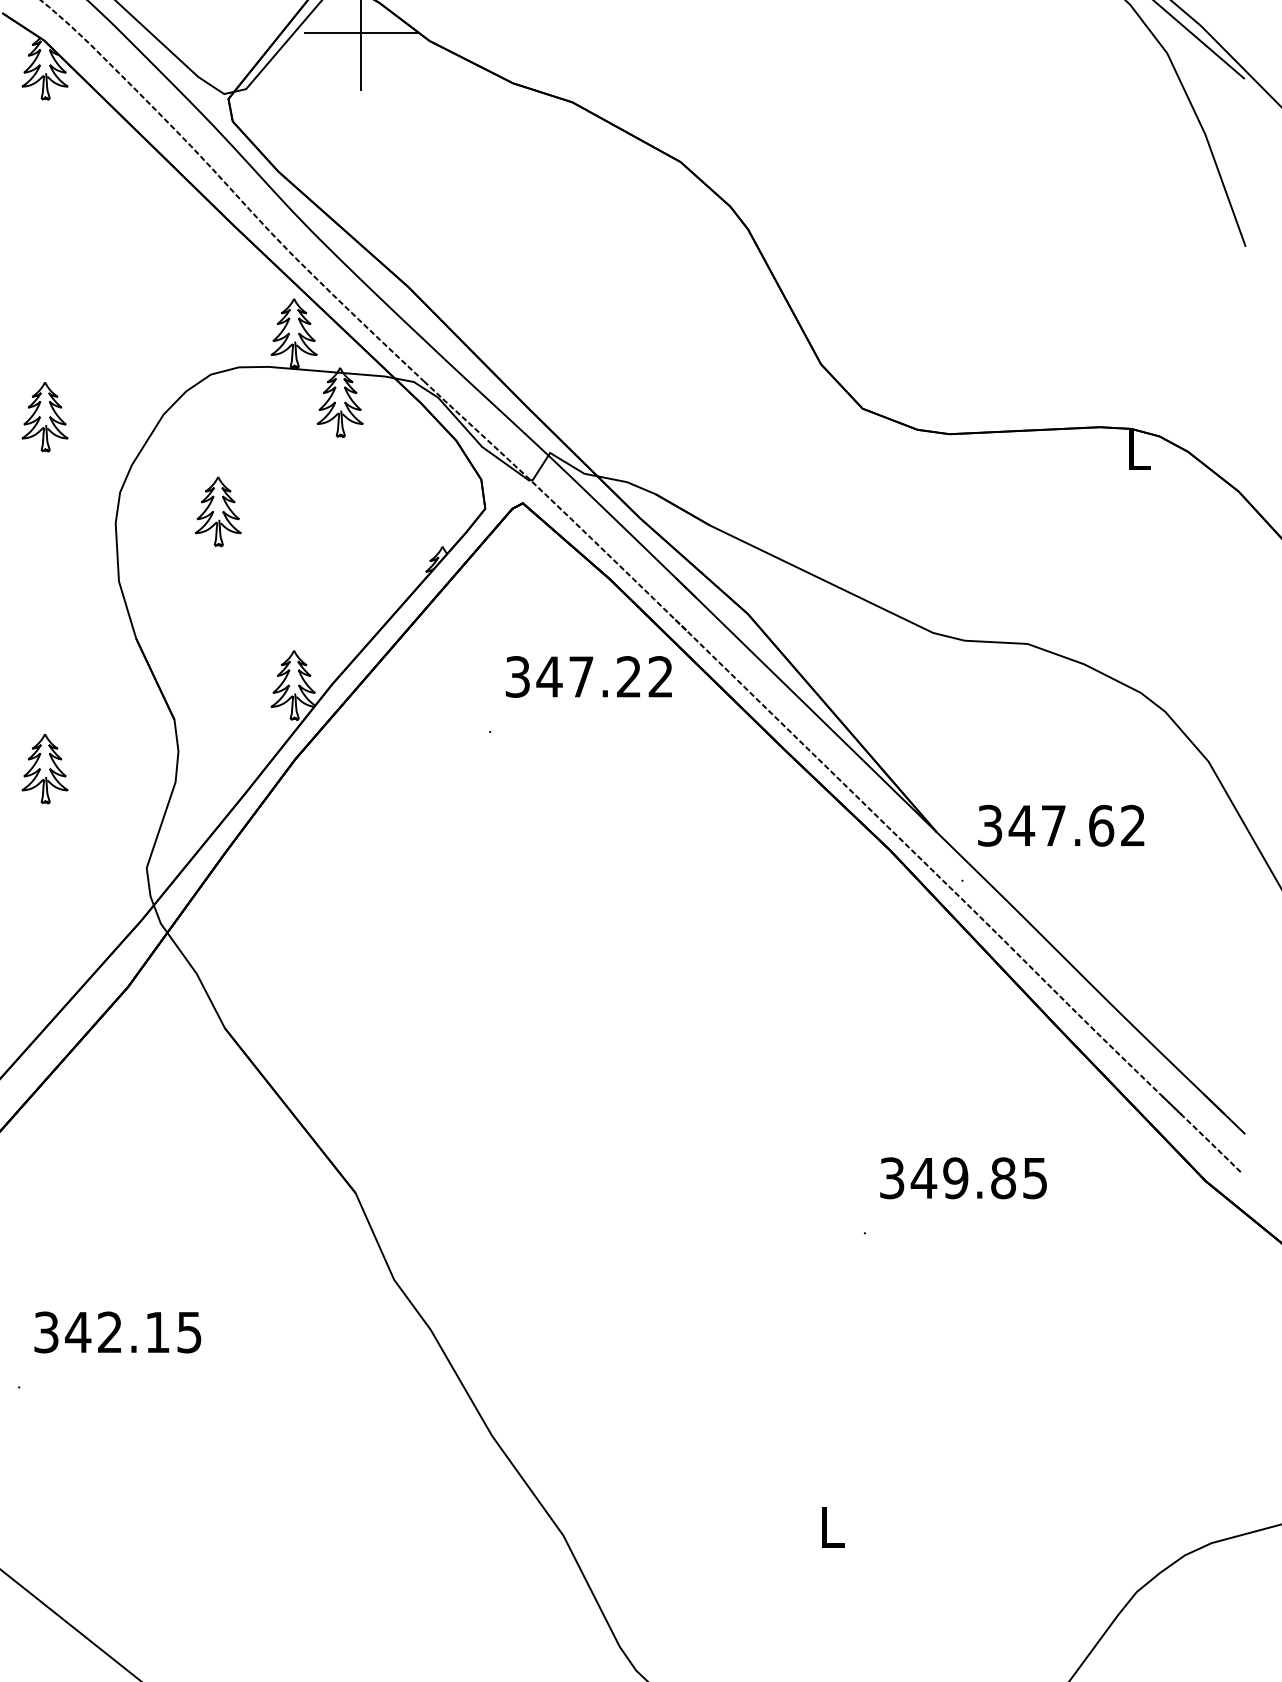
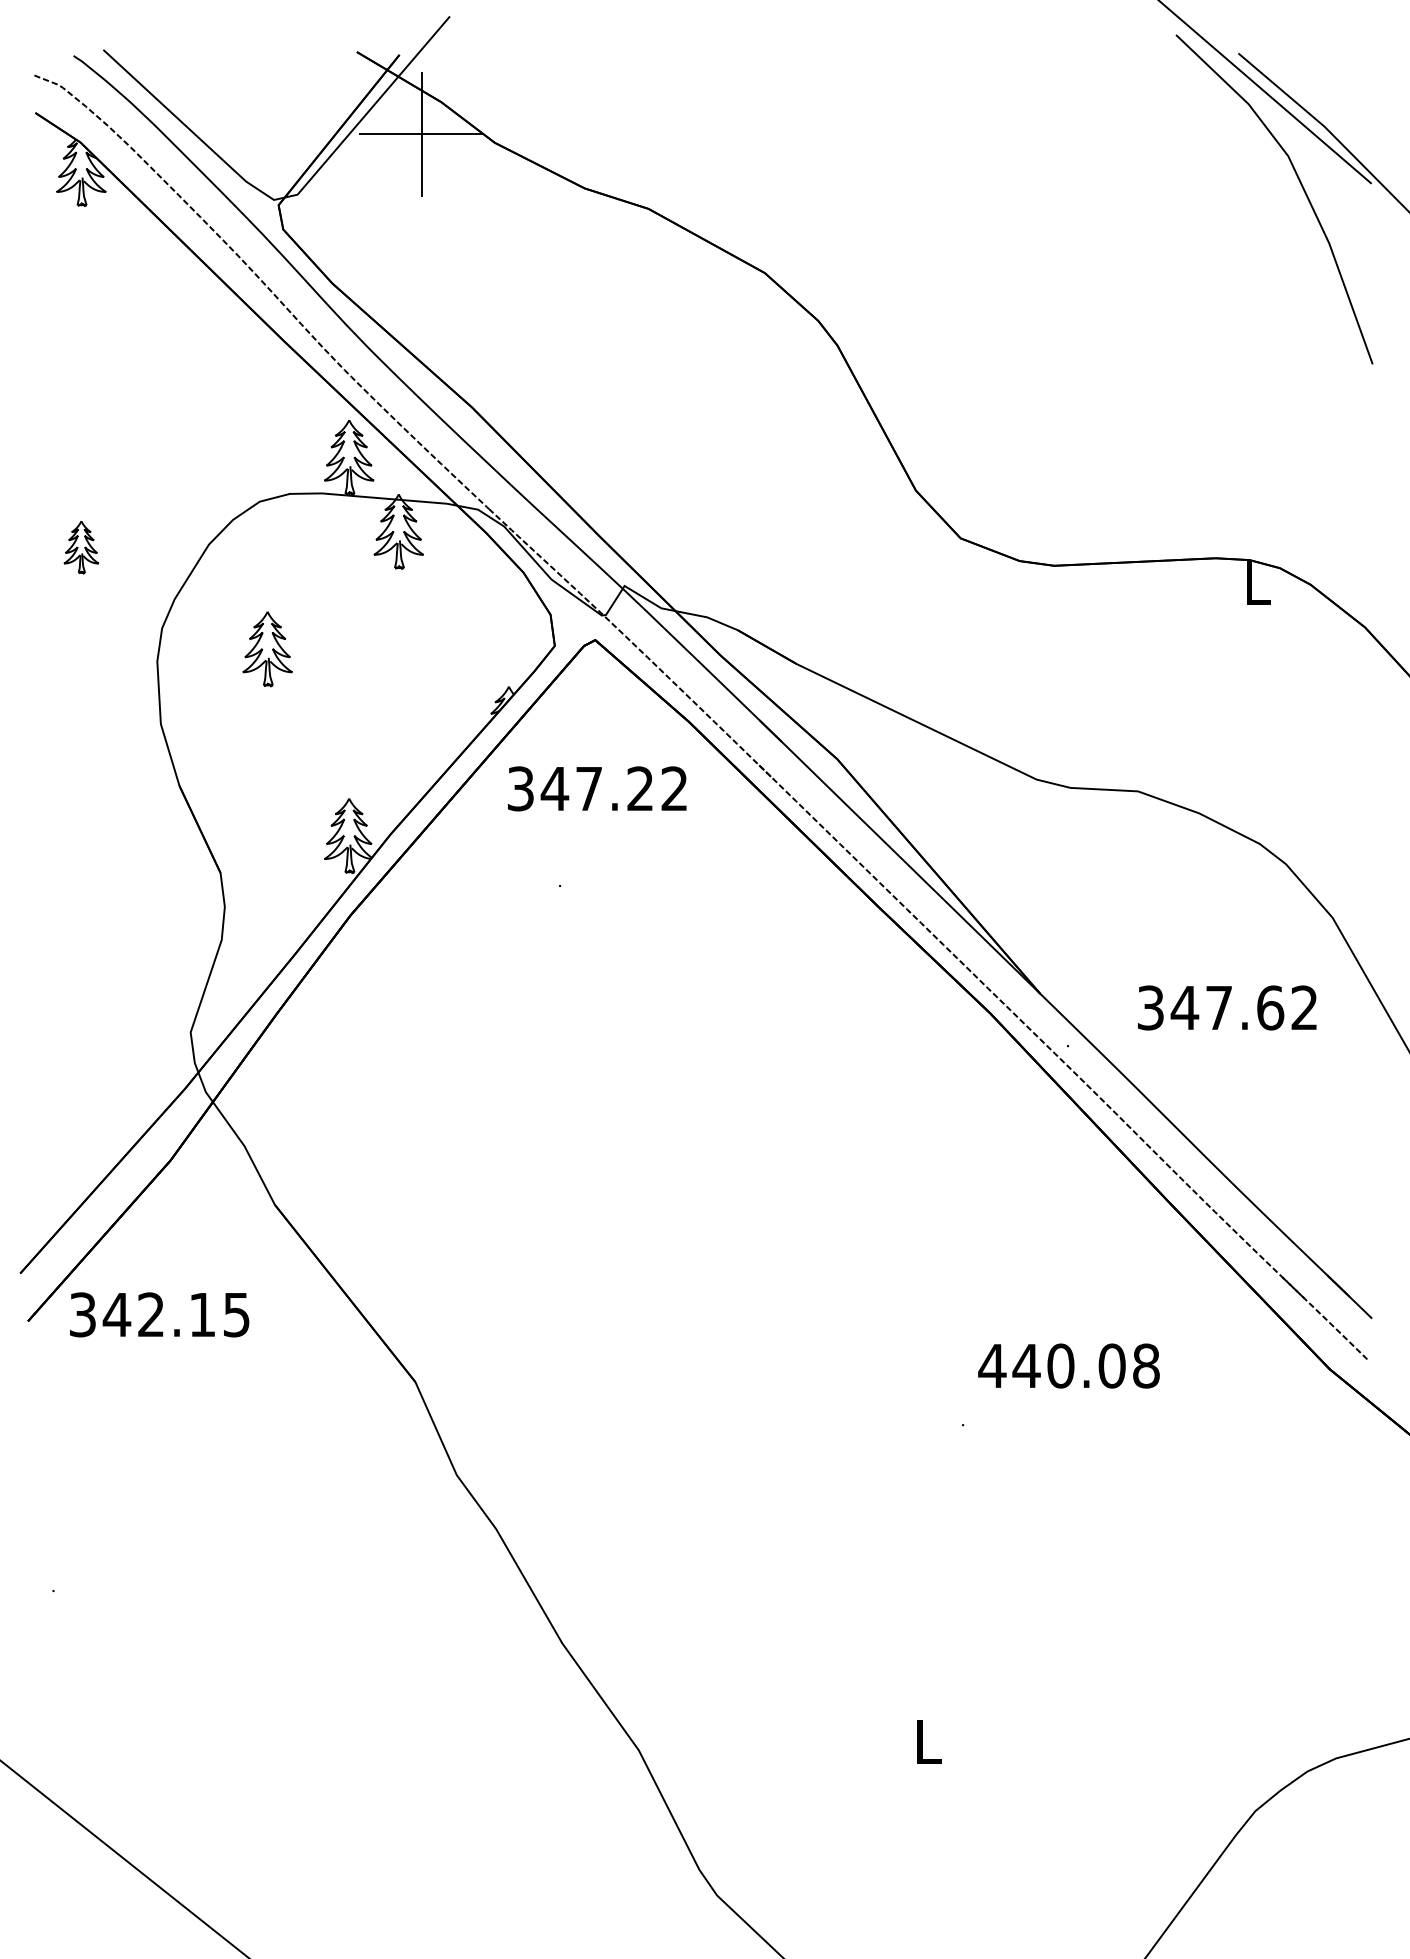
part: (45, 417) -> (81, 547), size x0.7
text: (589, 676) -> (597, 788), moved
part: (45, 768) -> (81, 925), removed
text: (1061, 825) -> (1227, 1007), moved
text: (962, 1177) -> (1068, 1365), 349.85 -> 440.08
text: (117, 1332) -> (159, 1314), moved

